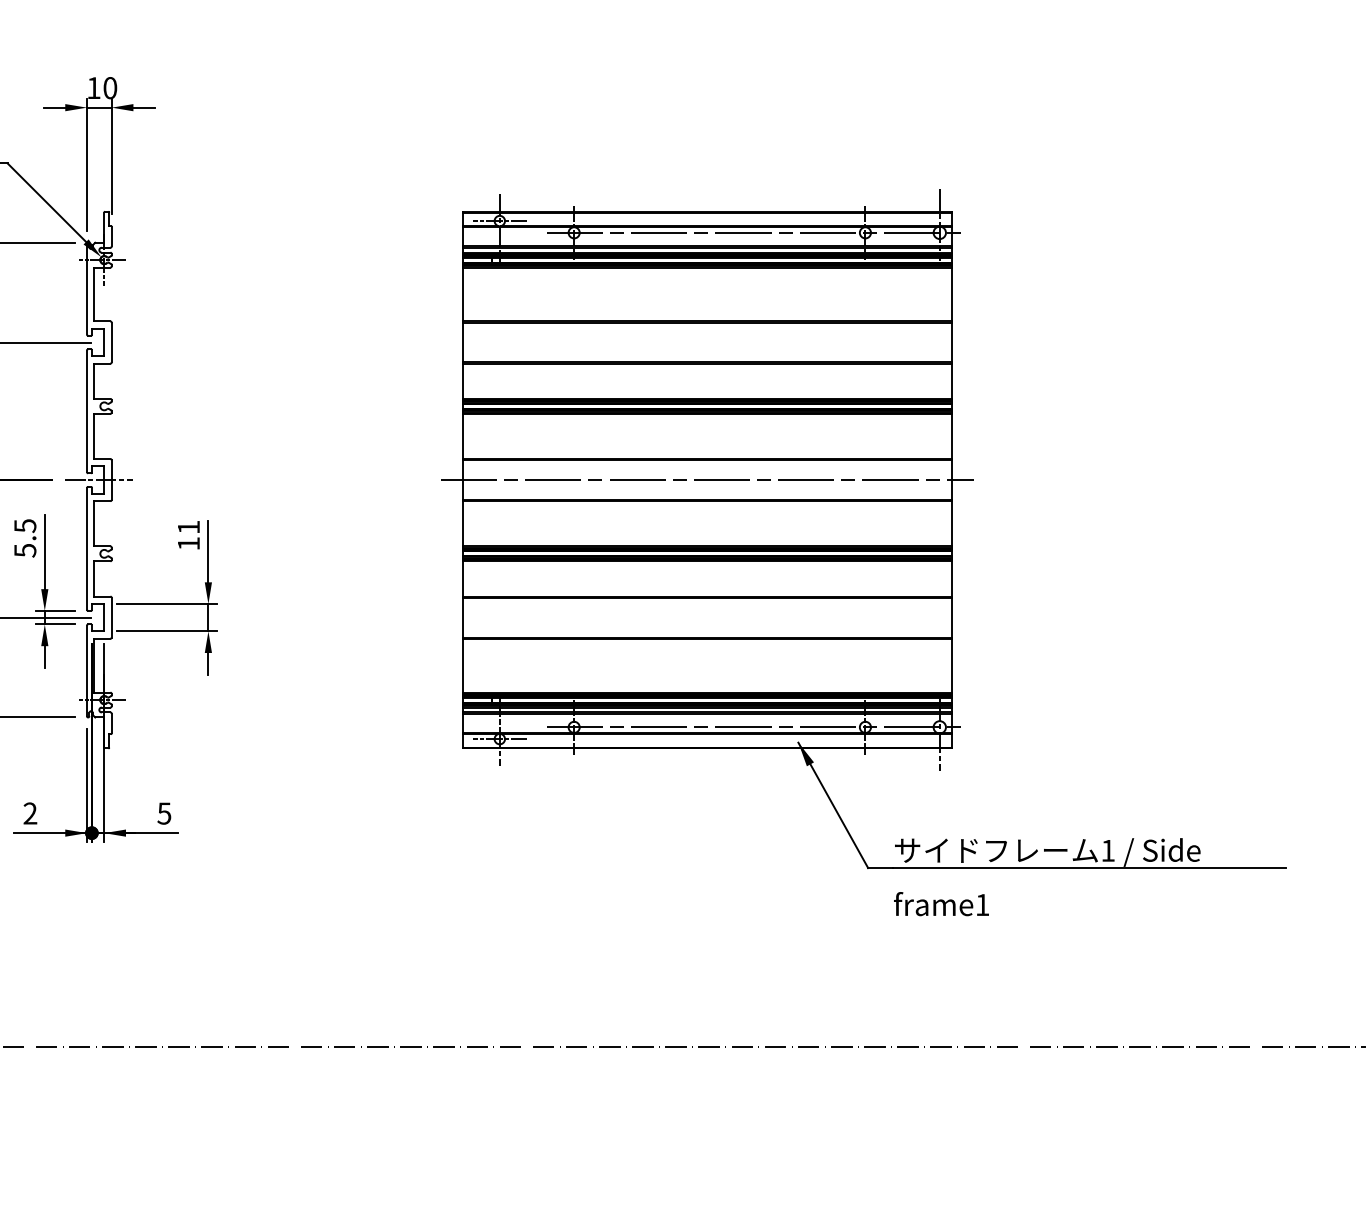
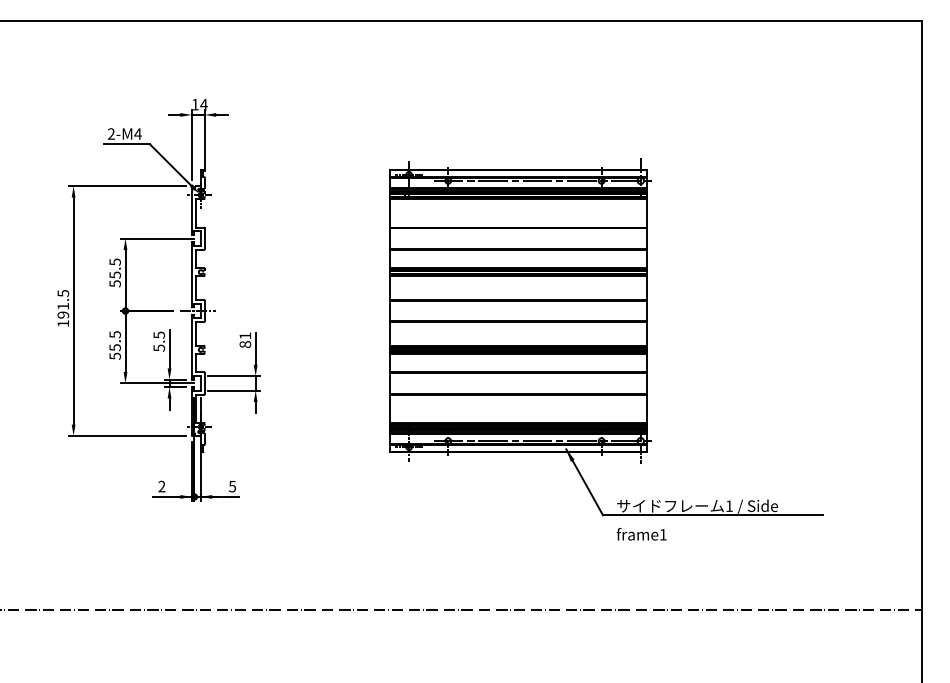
text: (109, 87) -> (203, 104), 10 -> 14
line: (707, 480) -> (518, 311), removed
text: (189, 543) -> (245, 344), 11 -> 81

